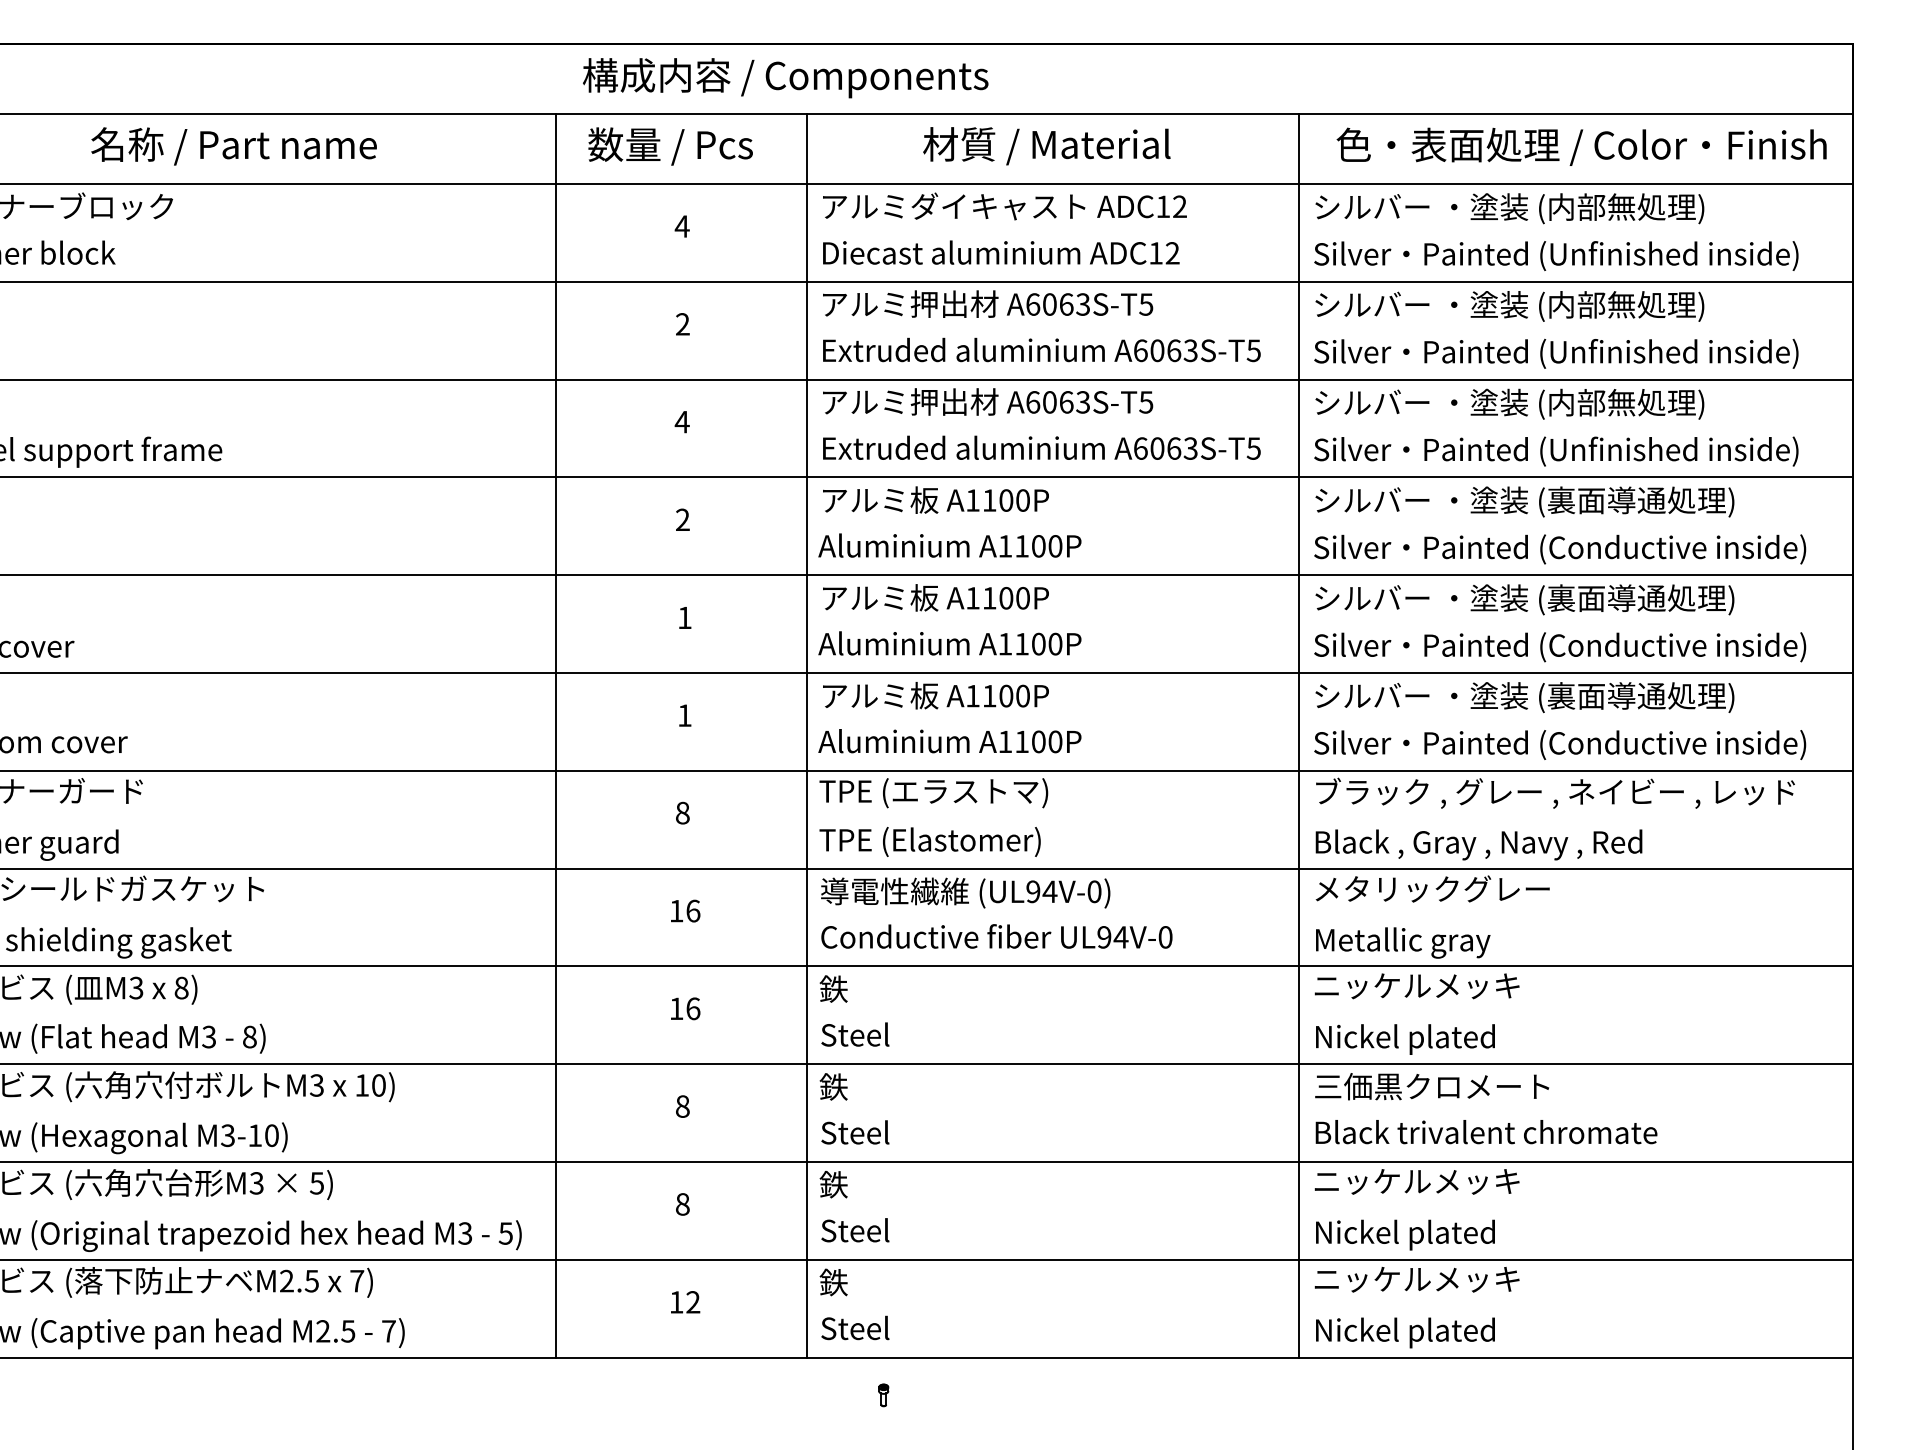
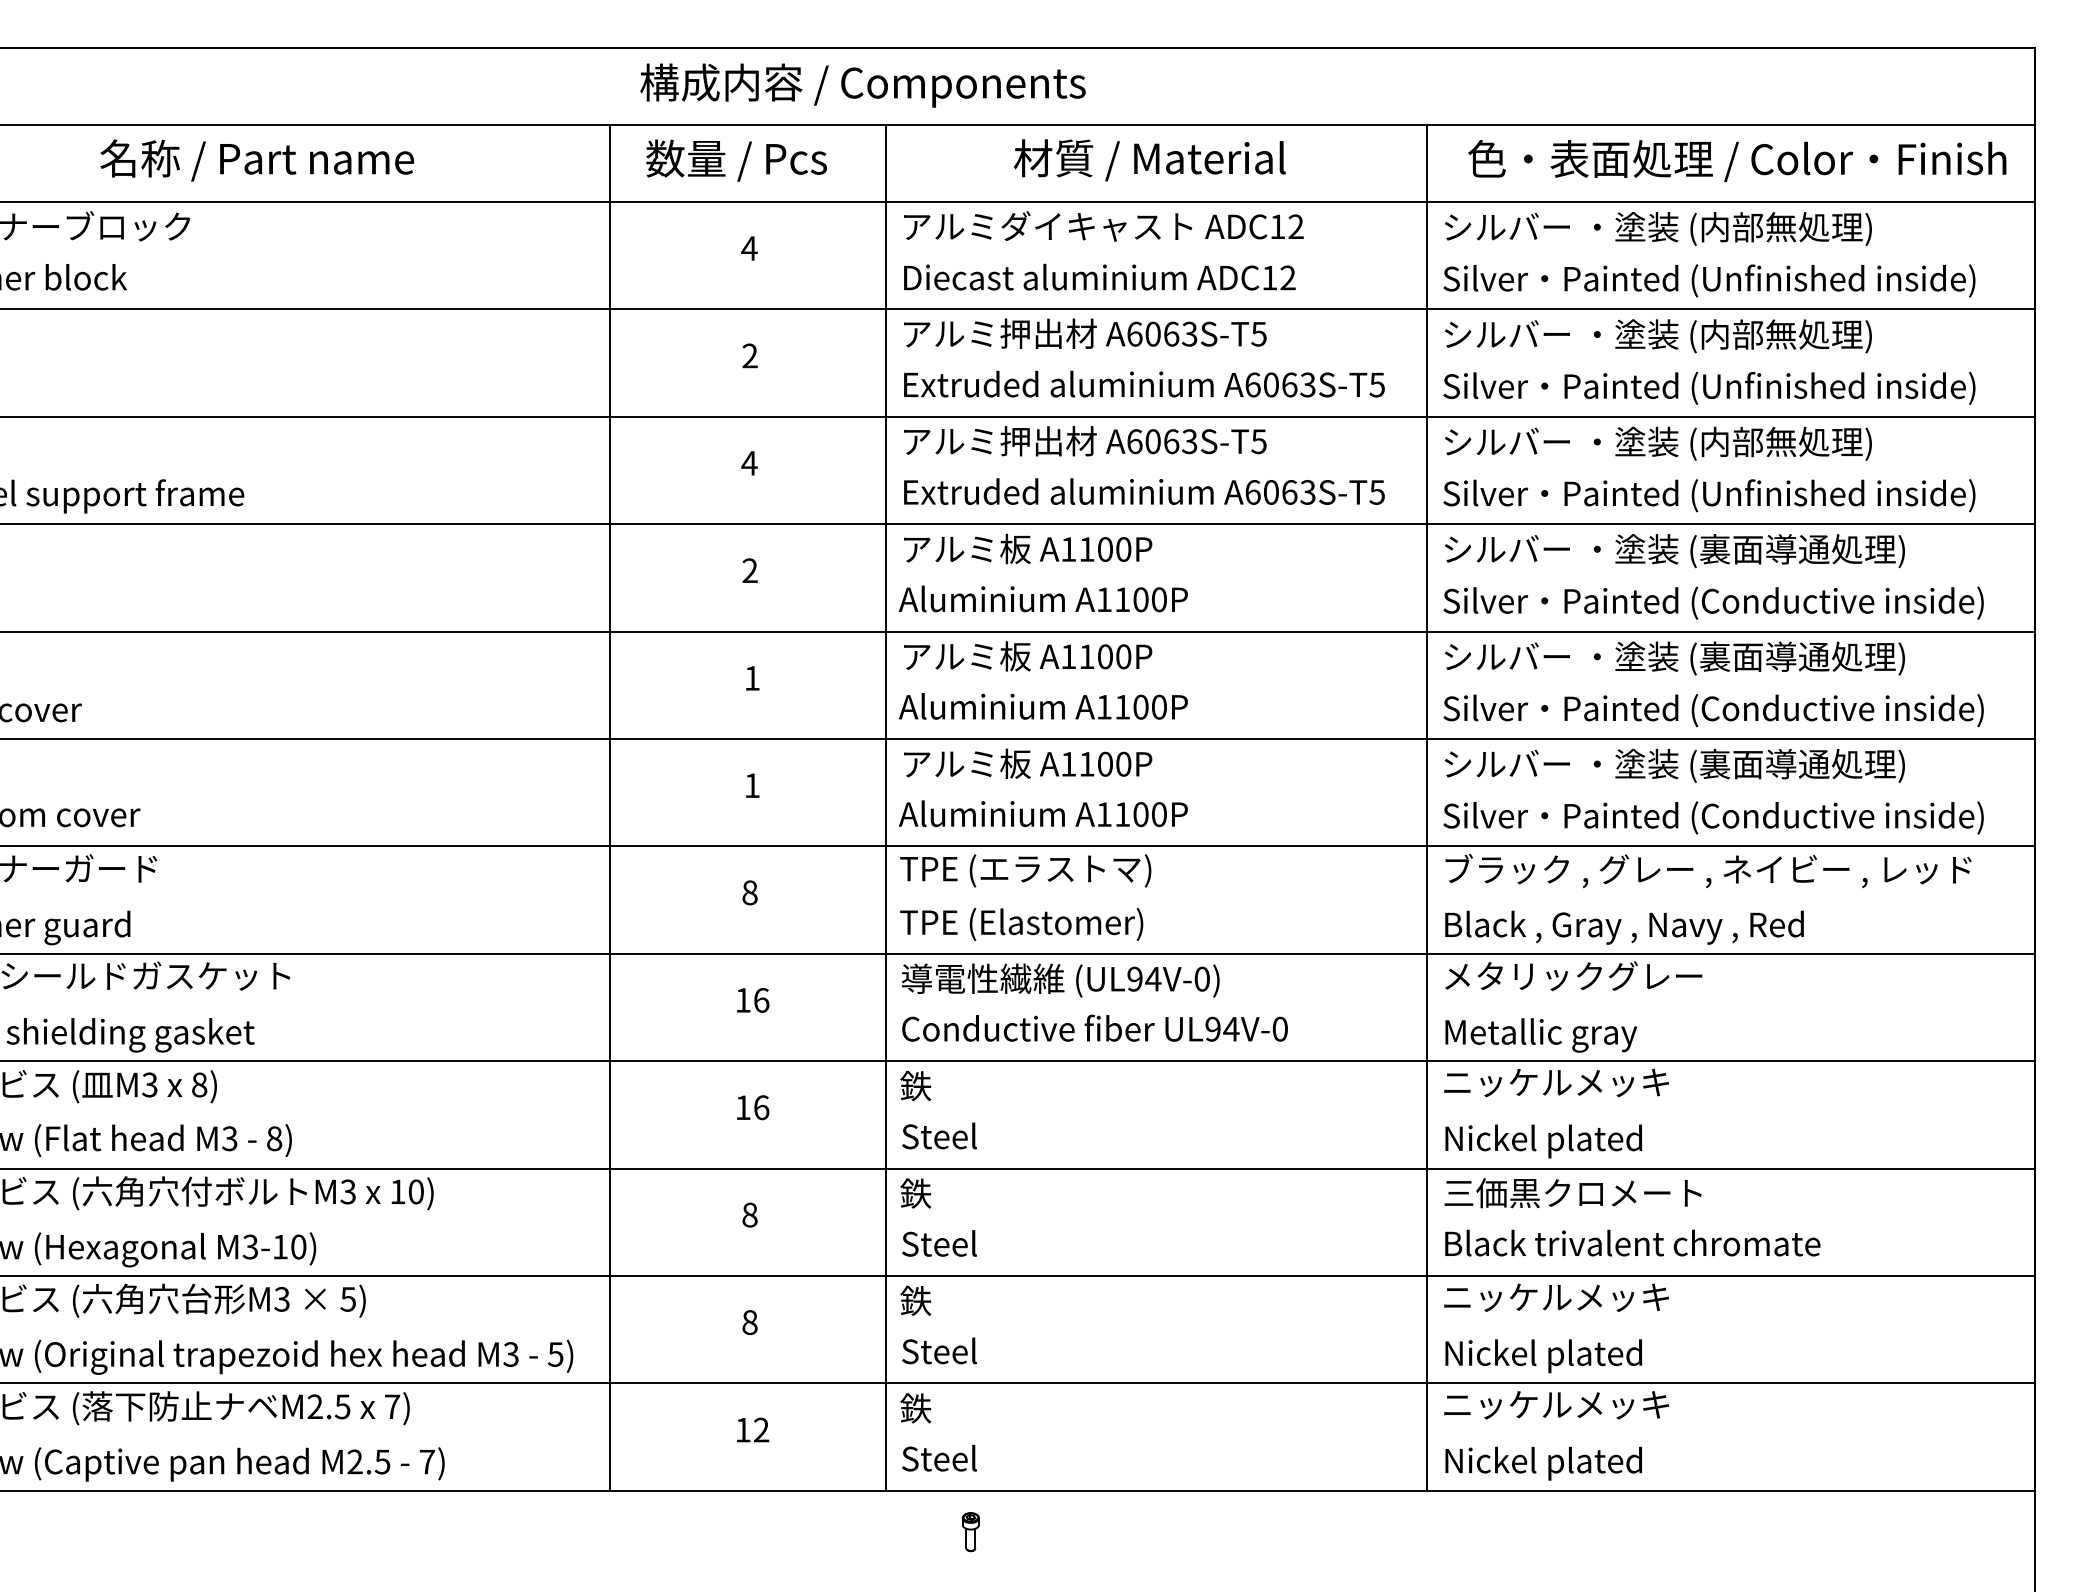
part: (883, 1395) -> (970, 1532), size x1.6

